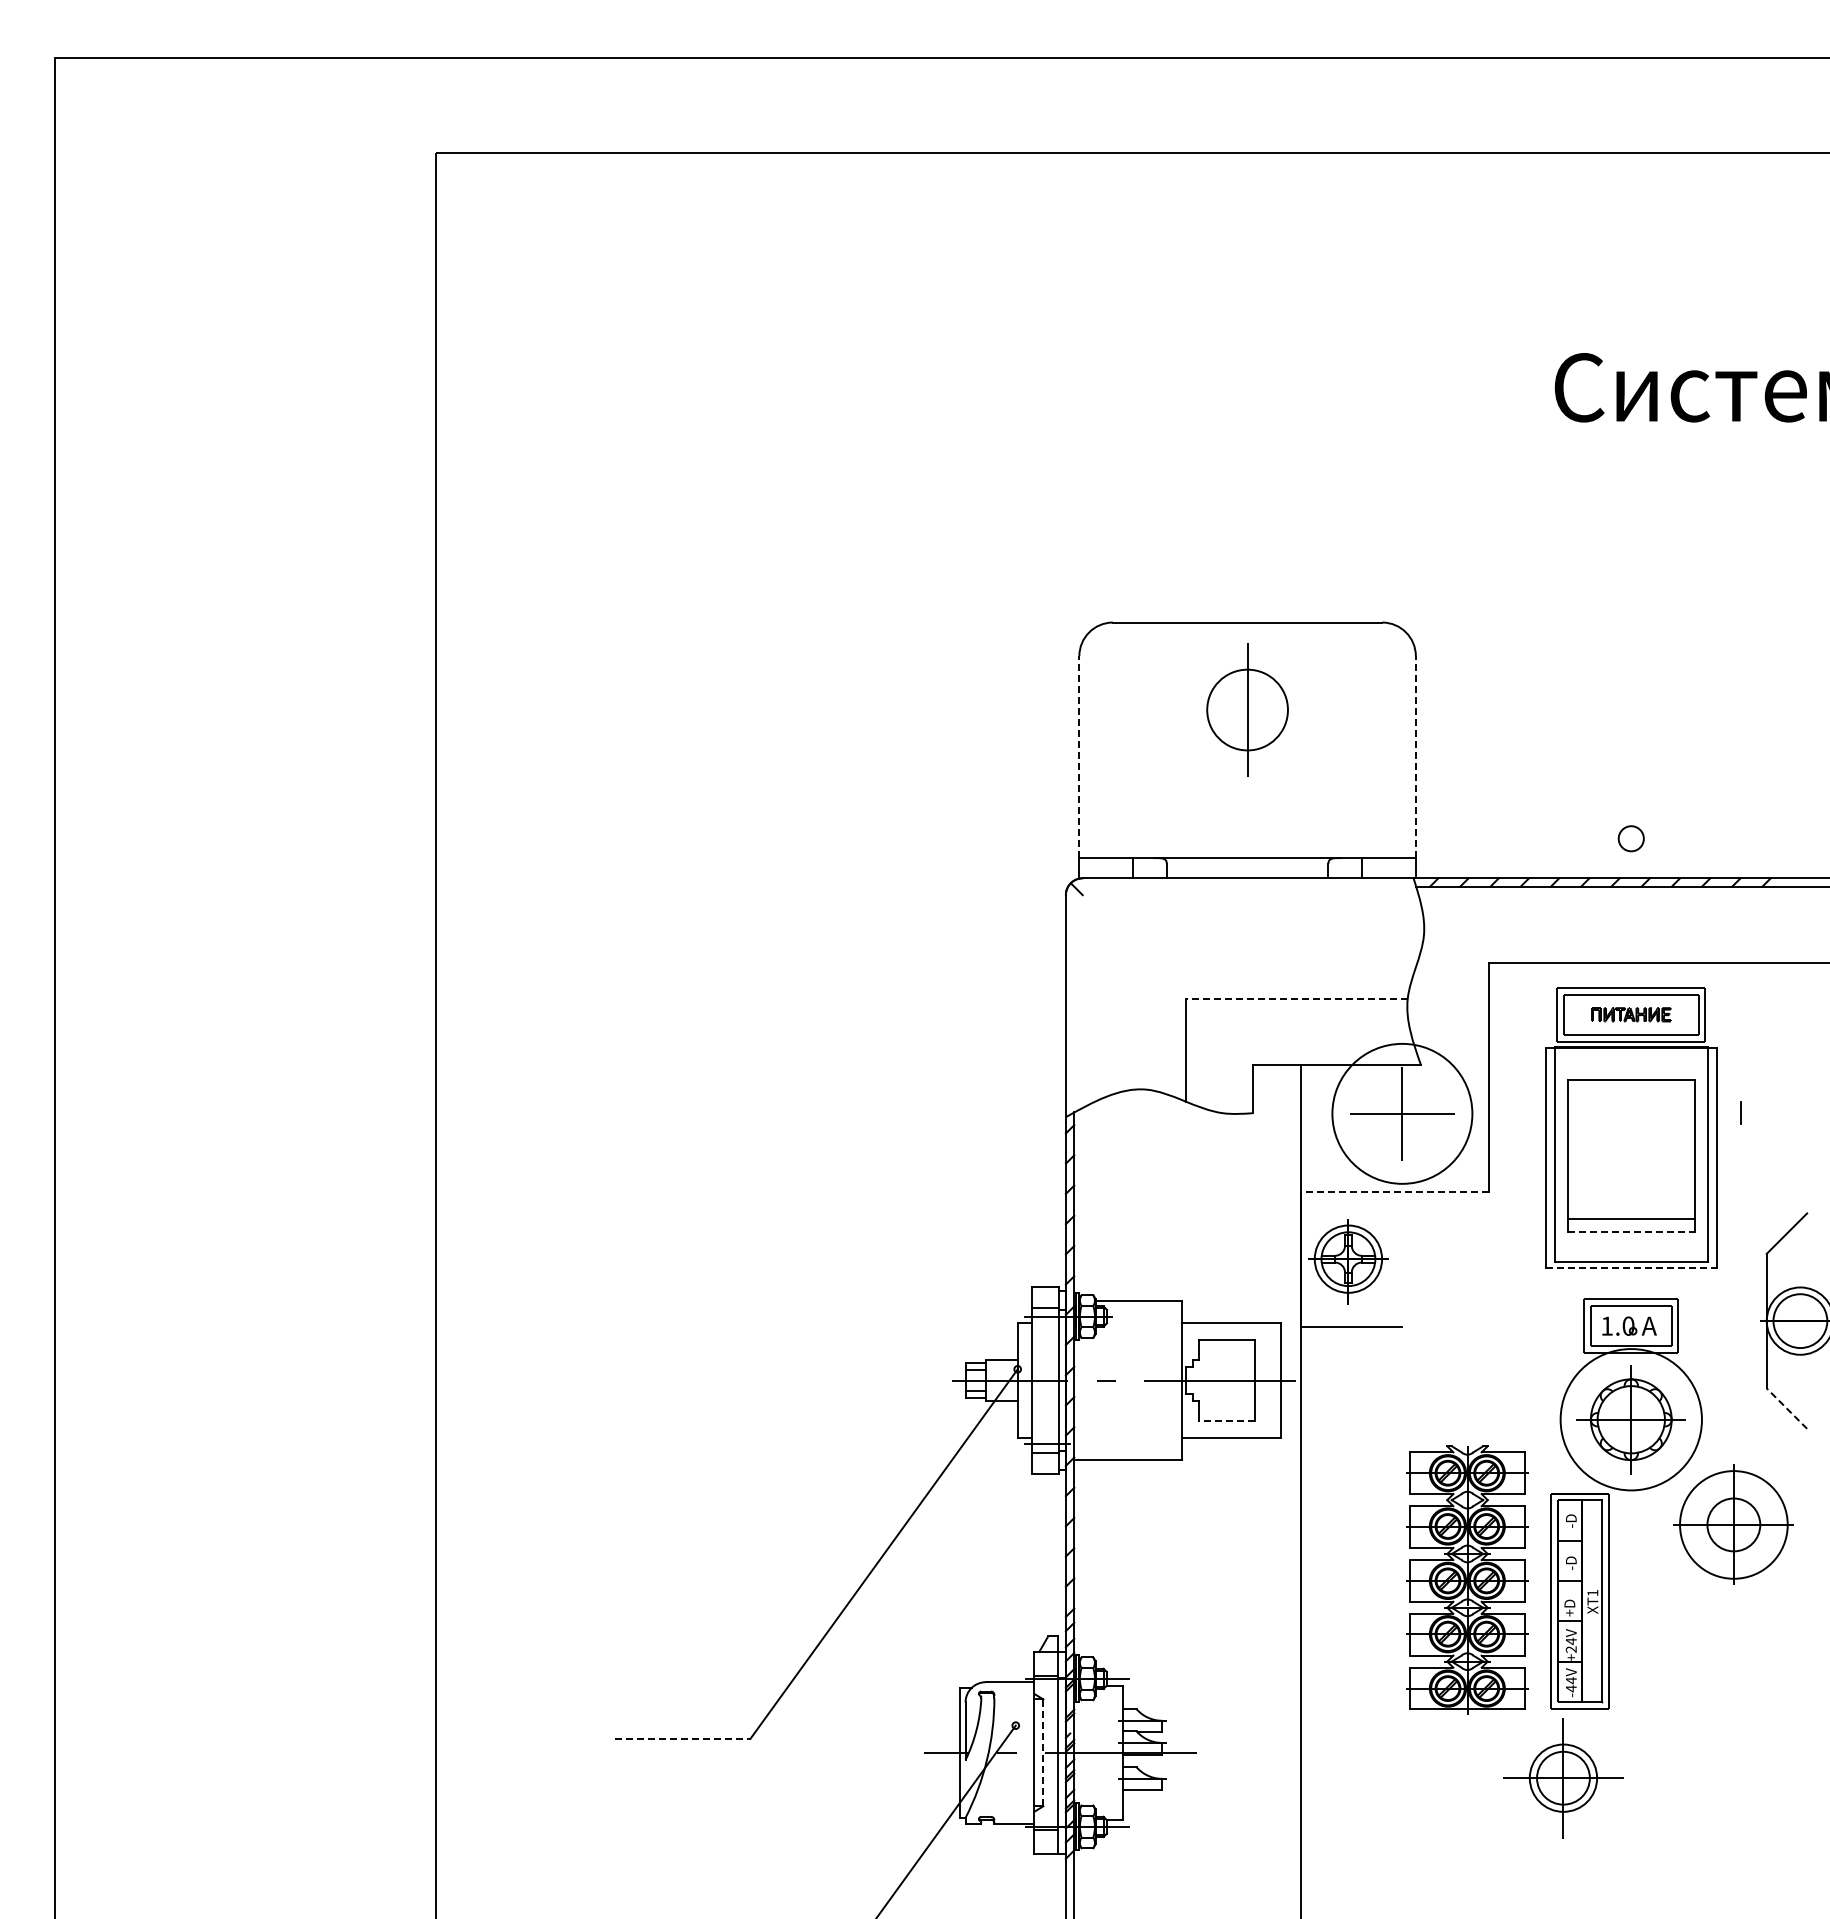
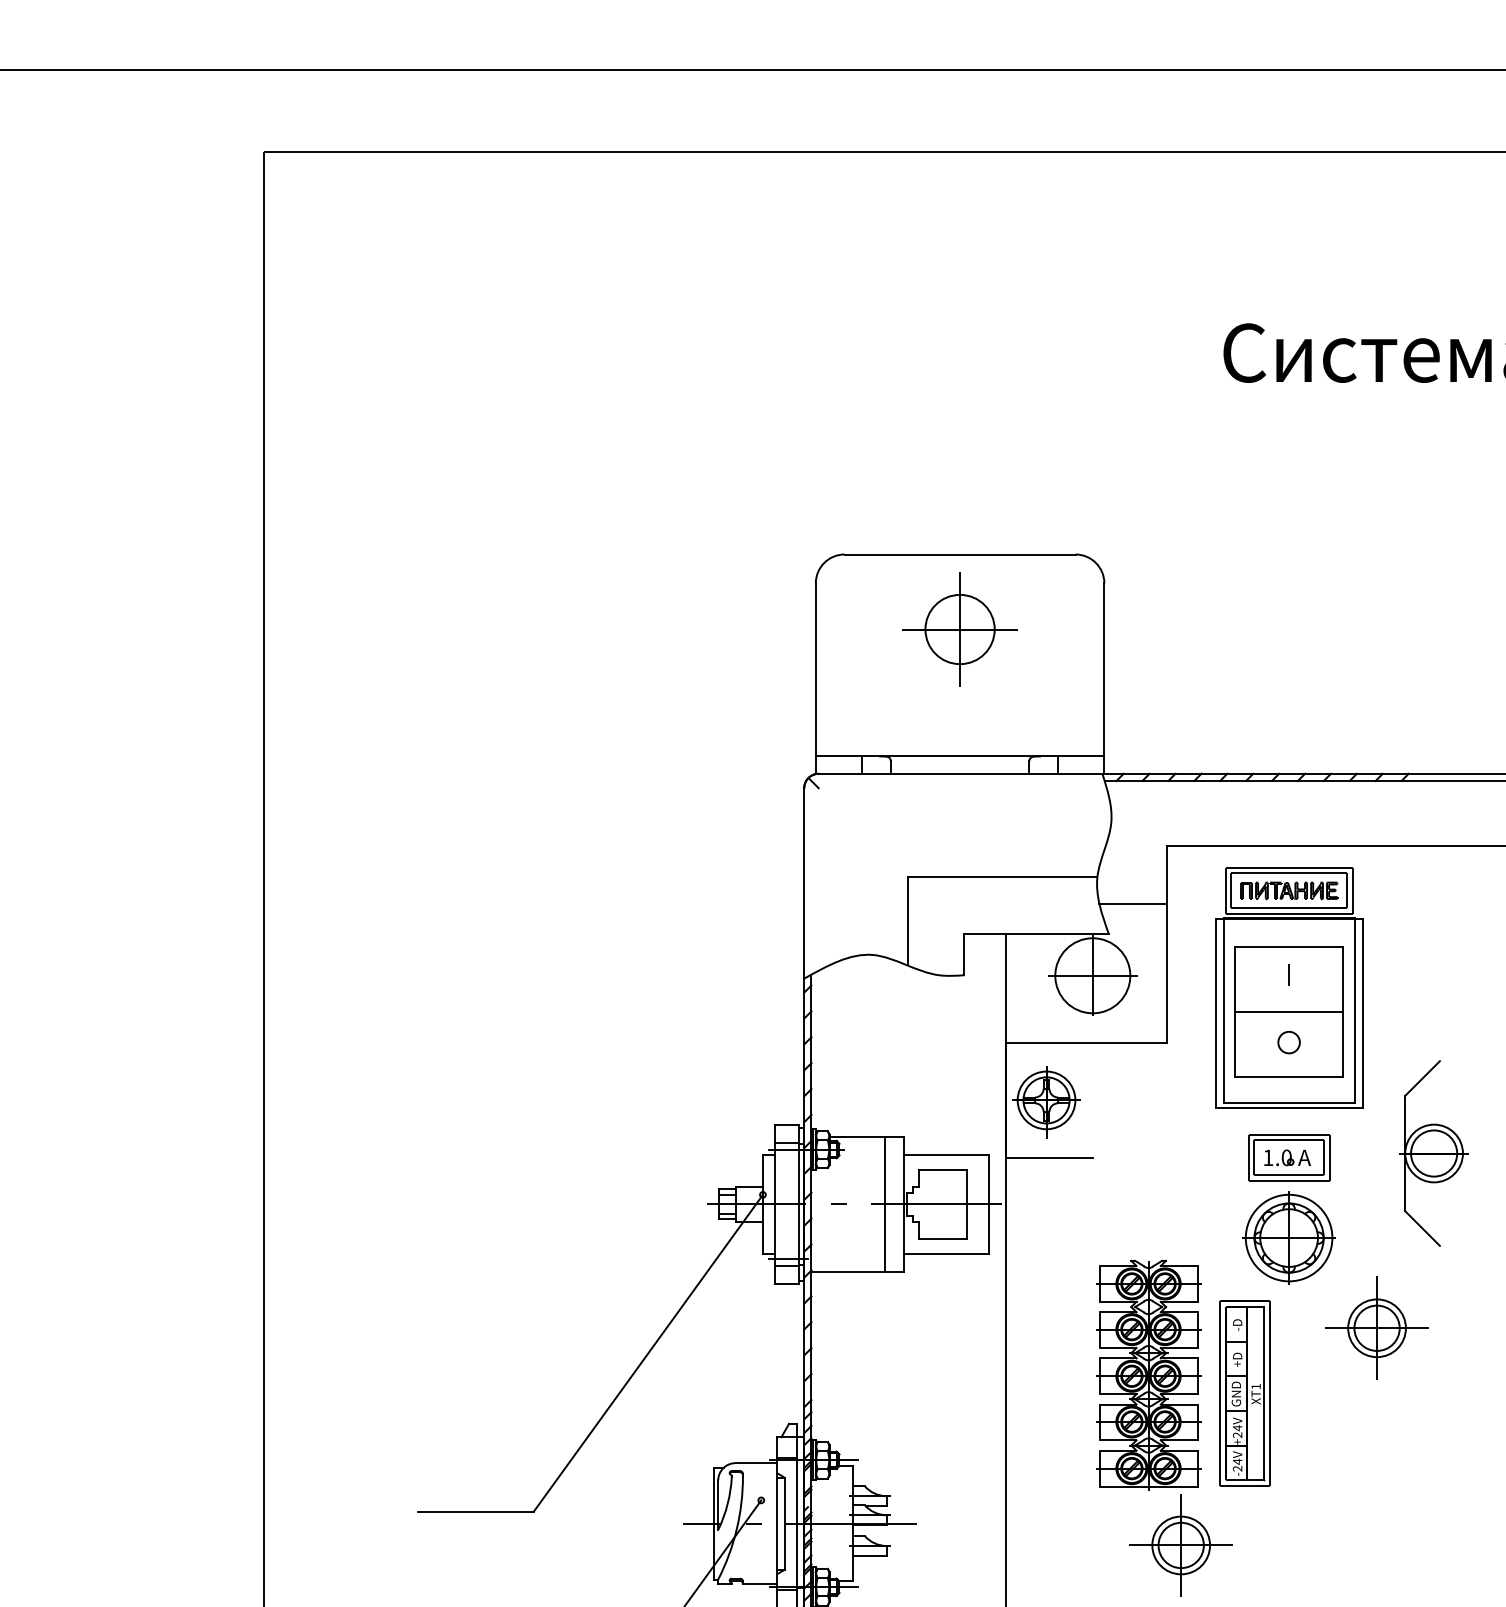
line: (1247, 710) -> (960, 629), added
line: (1079, 757) -> (815, 670), dashed -> solid
line: (1415, 757) -> (1104, 670), dashed -> solid
circle: (1630, 838) -> (1288, 1042), moved
line: (1297, 998) -> (1002, 876), dashed -> solid
part: (1631, 1014) -> (1289, 890), size x1.43
line: (1449, 1029) -> (1133, 903), added
line: (1740, 1112) -> (1288, 974), moved
circle: (1402, 1113) -> (1092, 975), size x0.62
line: (1395, 1191) -> (1086, 1042), dashed -> solid
line: (1631, 1219) -> (1289, 1012), moved
line: (1631, 1231) -> (1289, 1076), dashed -> solid
line: (1631, 1268) -> (1289, 1108), dashed -> solid
line: (1159, 1380) -> (884, 1204), added
line: (1786, 1408) -> (1422, 1228), dashed -> solid
circle: (1630, 1419) -> (1288, 1237), size x0.71
line: (1227, 1420) -> (942, 1238), dashed -> solid
circle: (1733, 1524) -> (1376, 1327), size x0.62
text: (1571, 1561) -> (1237, 1359), -D -> +D
text: (1569, 1601) -> (1236, 1393), +D -> GND
text: (1570, 1688) -> (1236, 1468), -44V -> -24V
line: (682, 1738) -> (475, 1511), dashed -> solid
line: (1043, 1752) -> (785, 1523), dashed -> solid
part: (1563, 1778) -> (1181, 1545), moved

